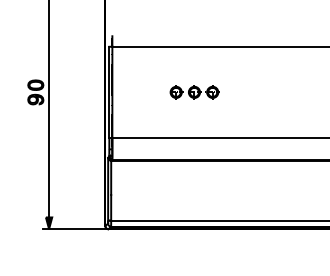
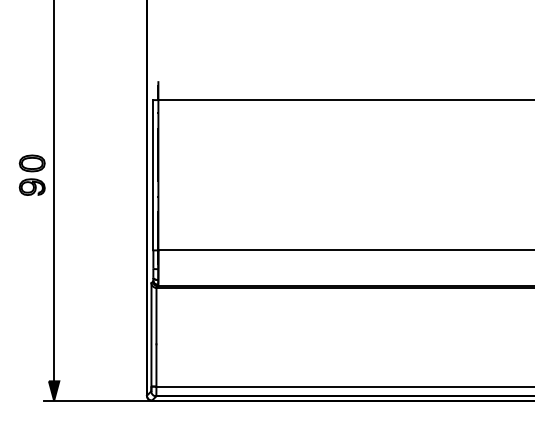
part: (194, 92) -> (293, 175), removed

